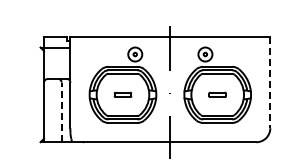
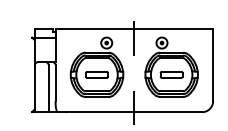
line: (270, 82) -> (213, 65), dashed -> solid
part: (122, 94) -> (96, 74), size x1.67
part: (217, 94) -> (171, 74), size x1.67
line: (61, 112) -> (48, 88), dashed -> solid

